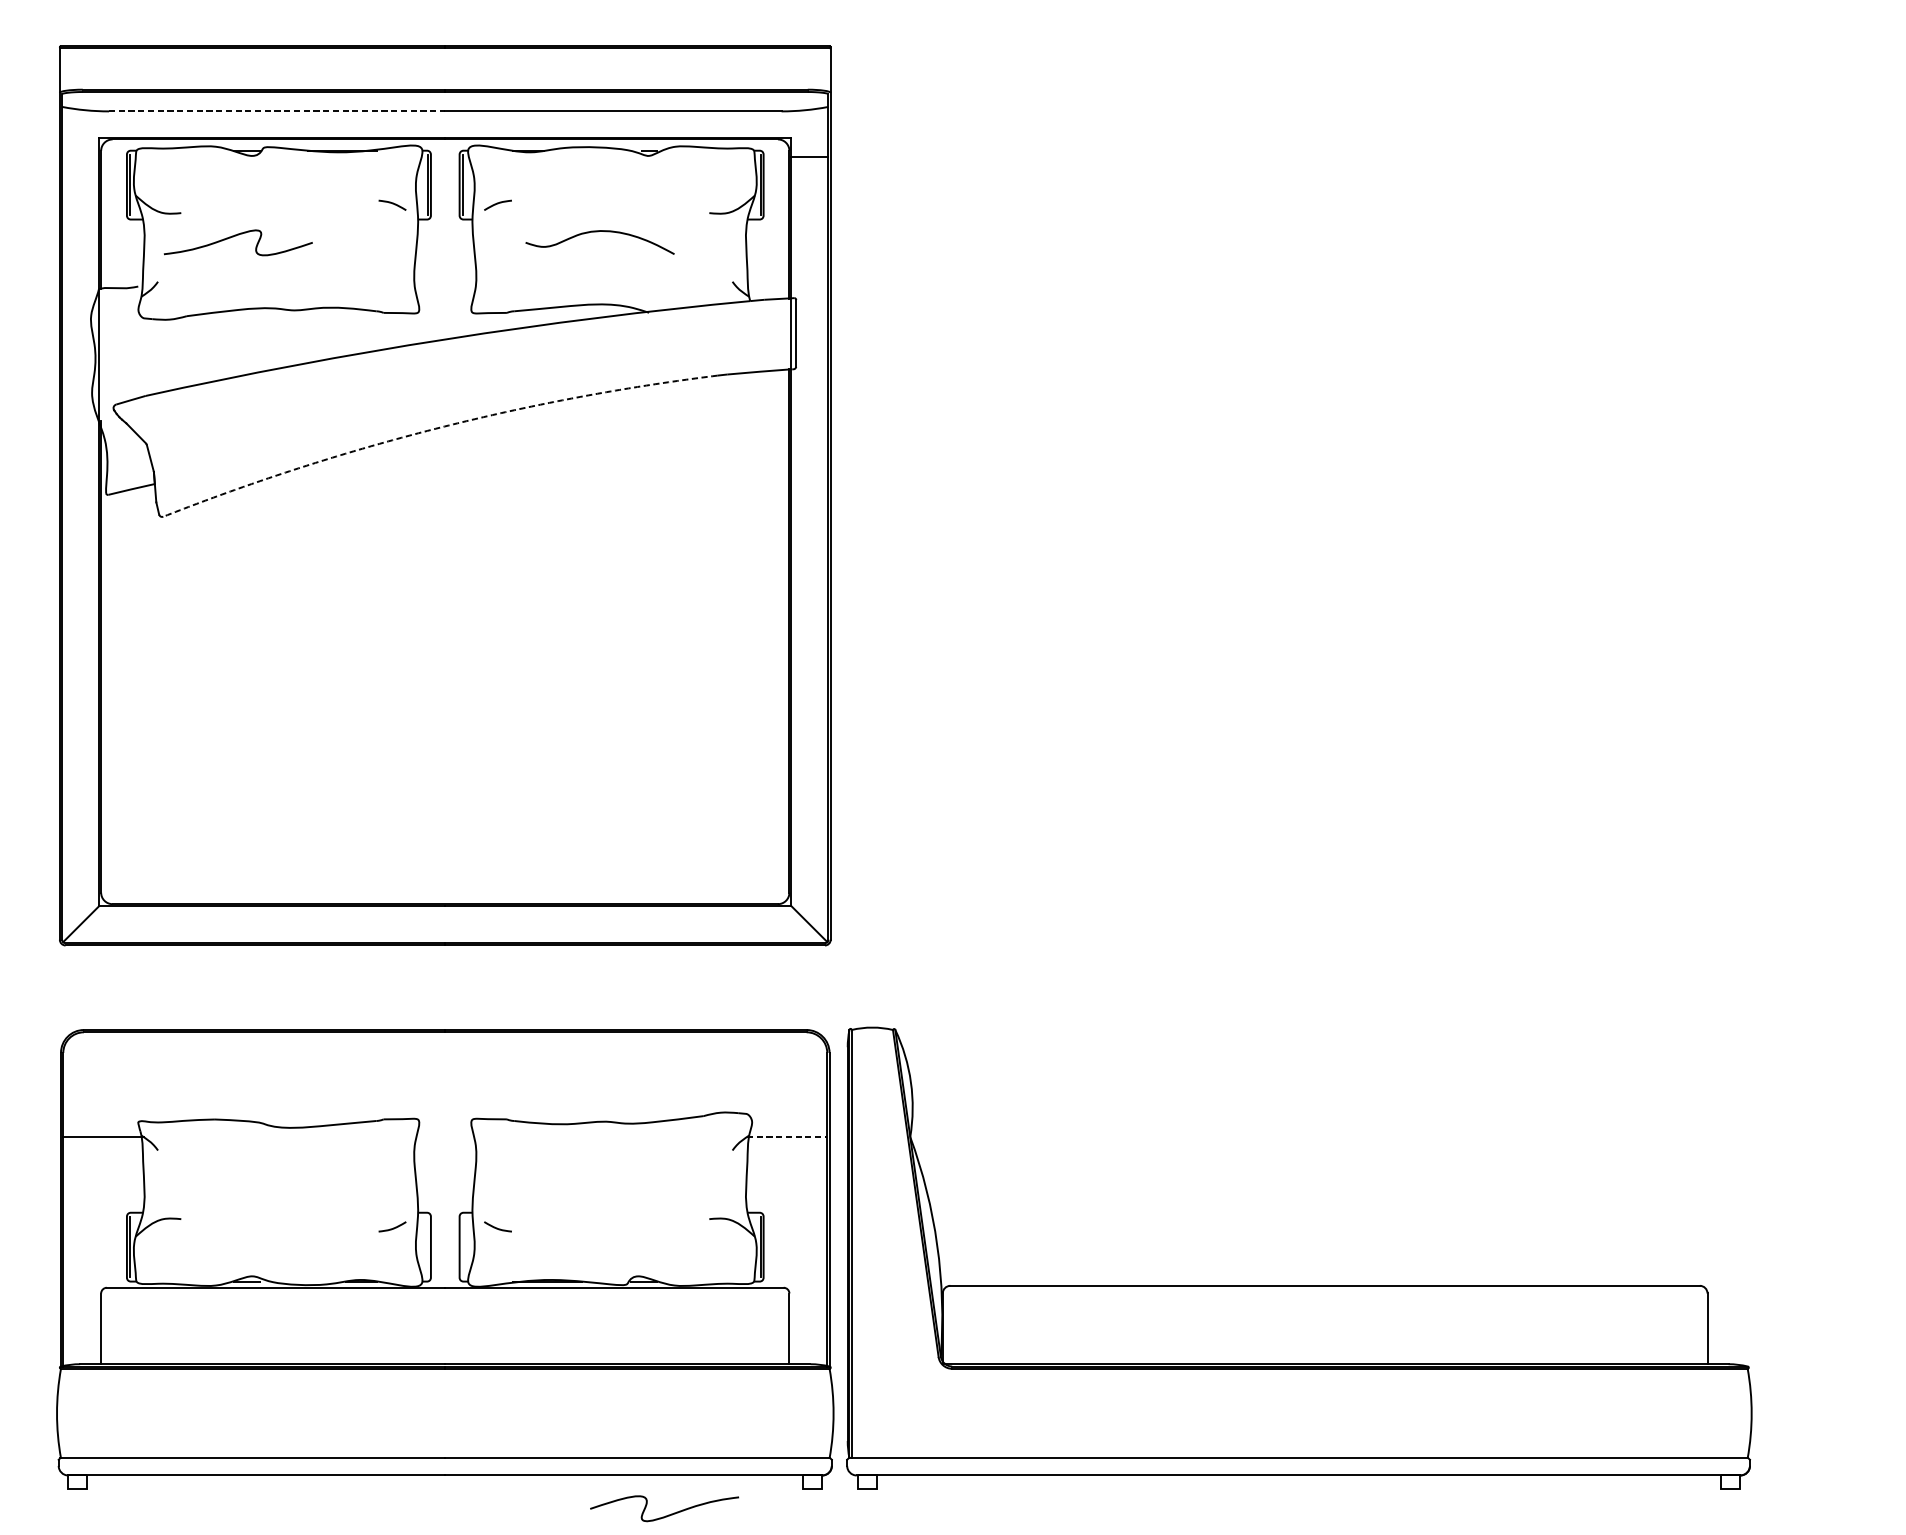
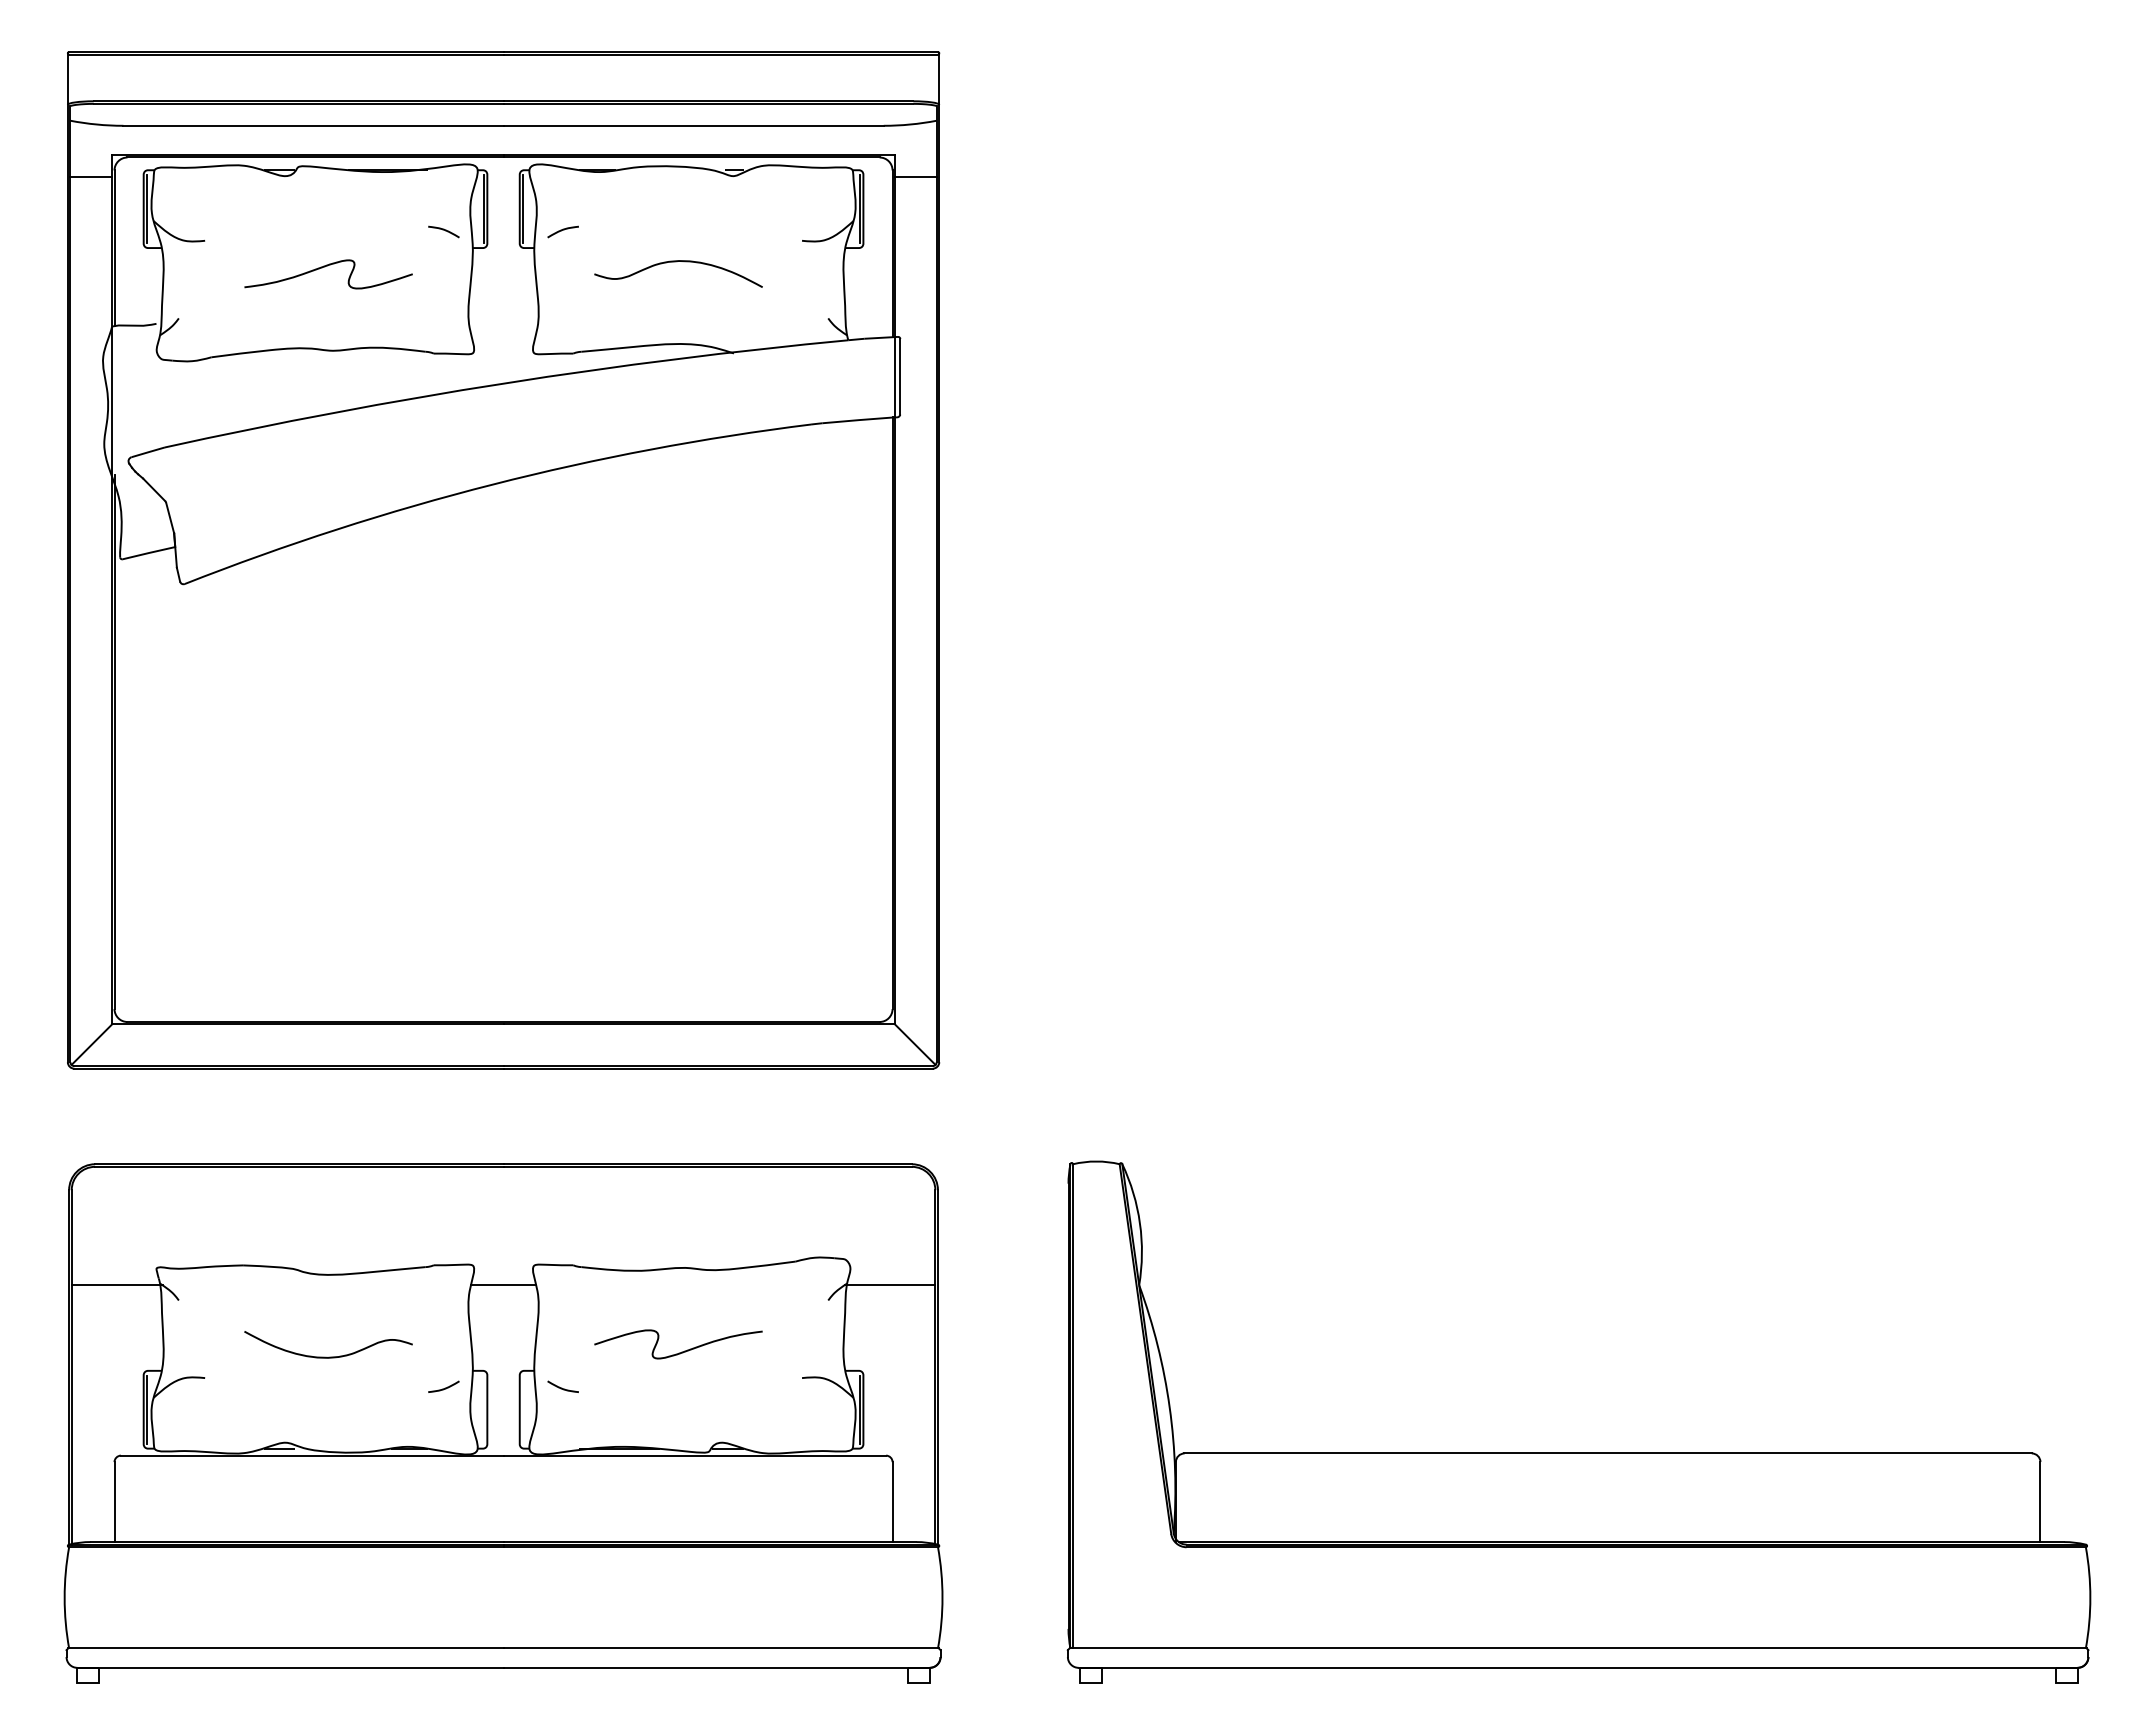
line: (277, 111) -> (313, 125), dashed -> solid
line: (80, 156) -> (91, 176), added
curve: (235, 236) -> (325, 267), moved
arc: (435, 428) -> (492, 484), dashed -> solid
line: (445, 1137) -> (503, 1285), added
line: (787, 1137) -> (890, 1285), dashed -> solid
curve: (290, 1200) -> (328, 1356), added
part: (1298, 1284) -> (1578, 1452), moved
curve: (667, 1514) -> (681, 1351), moved

